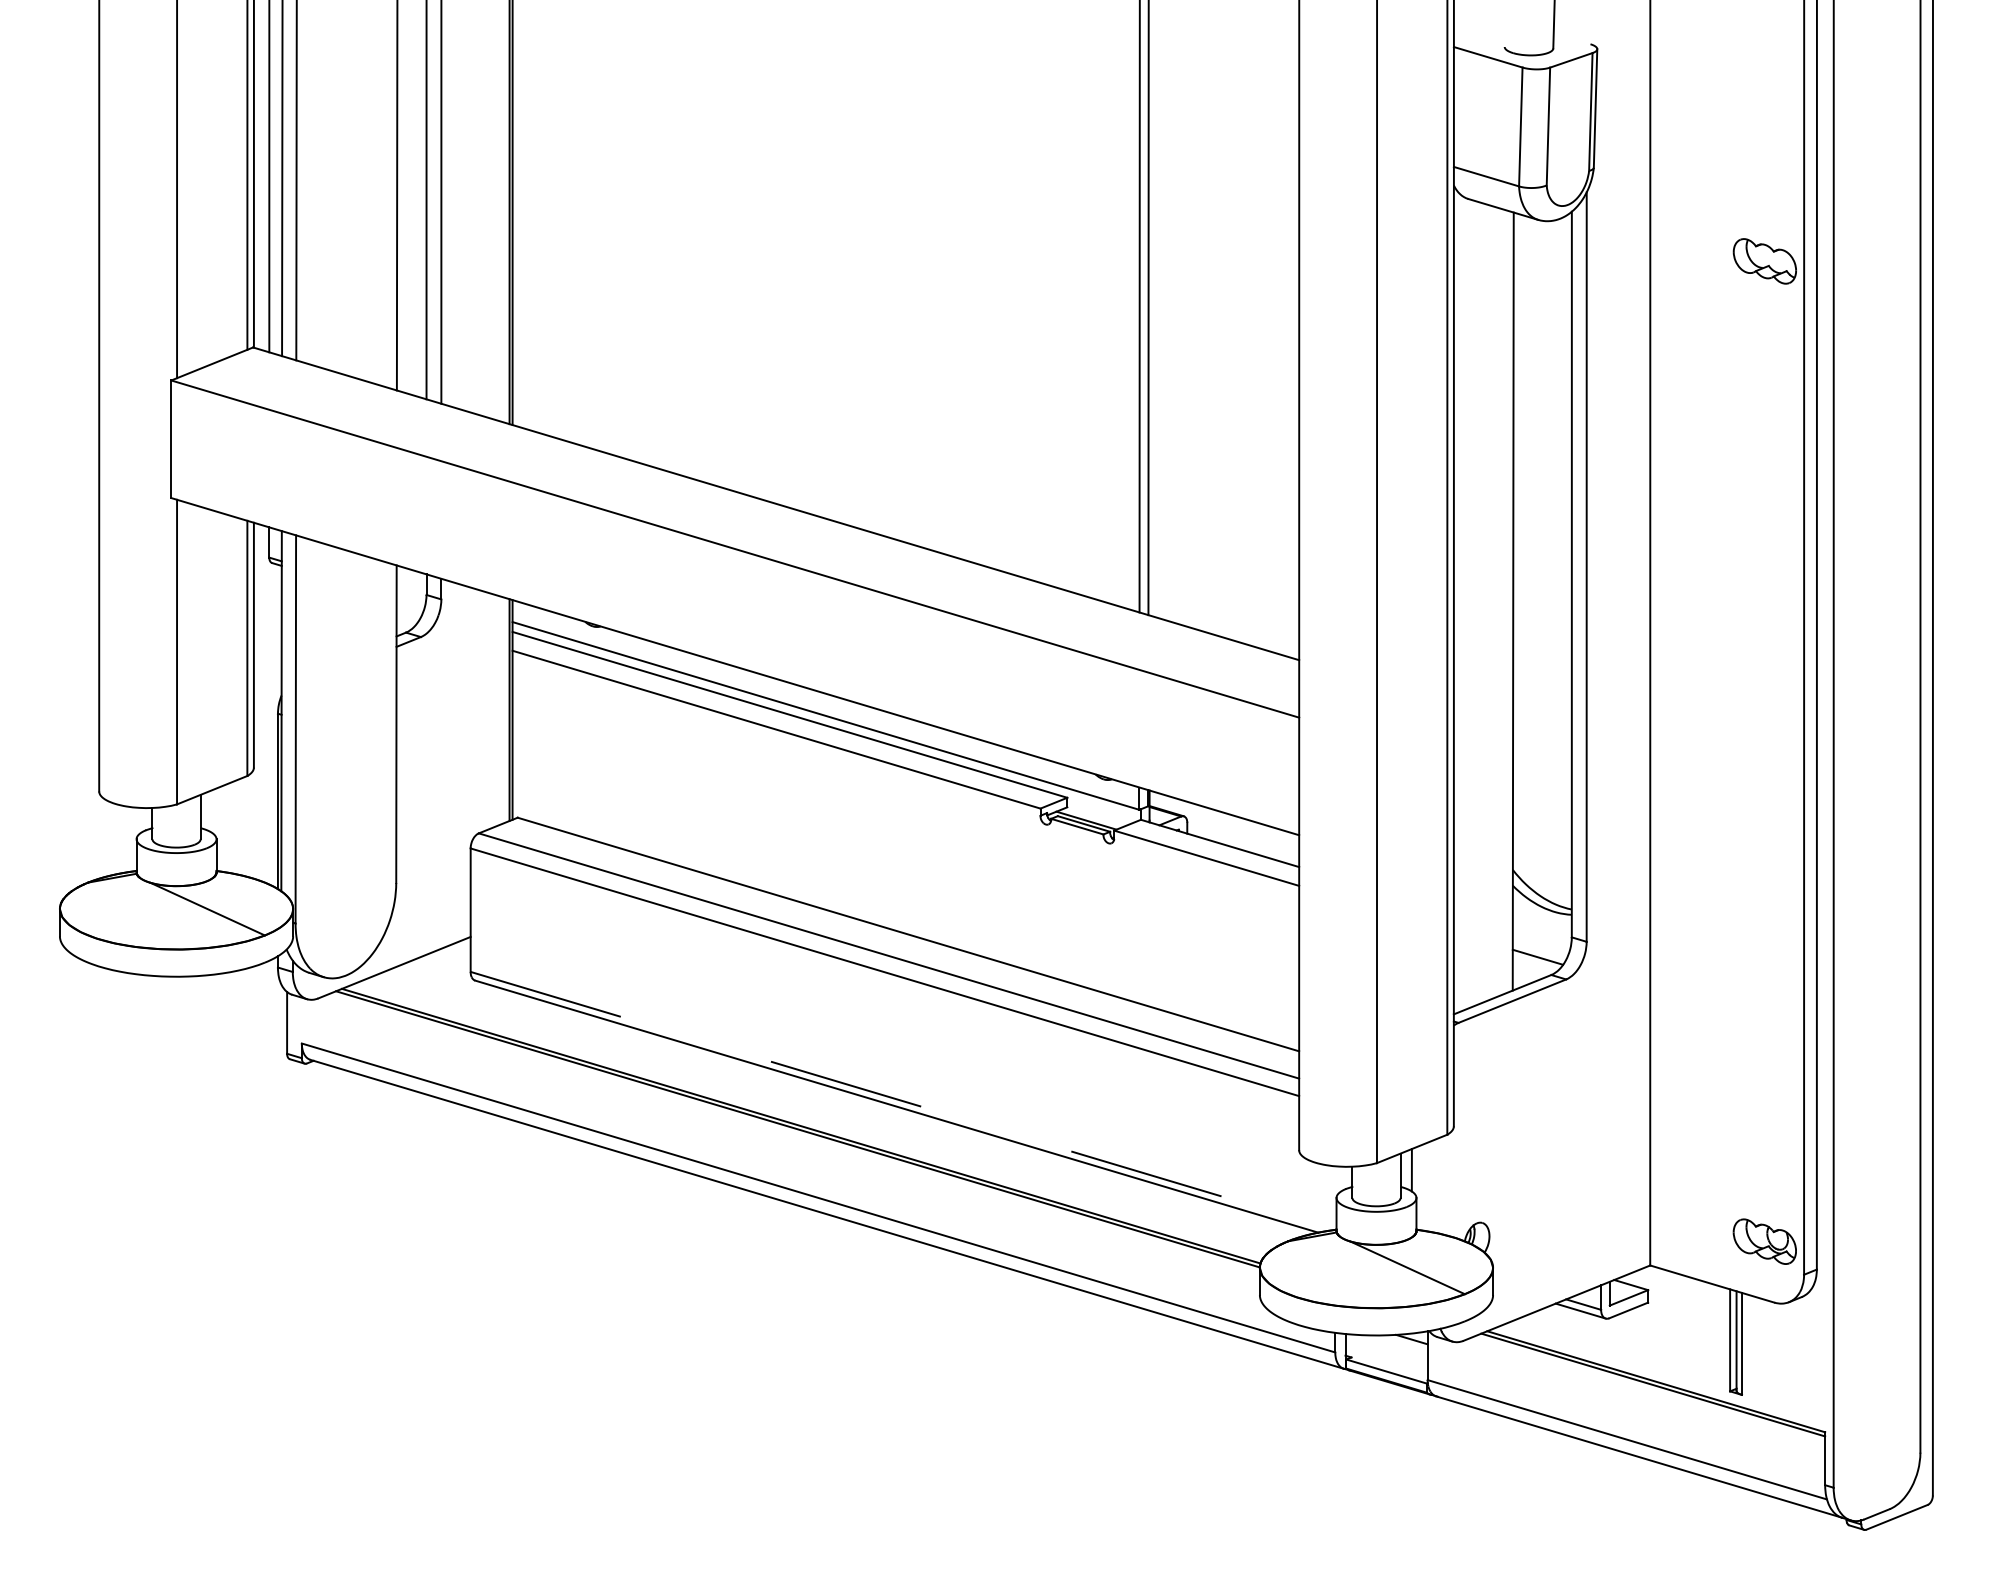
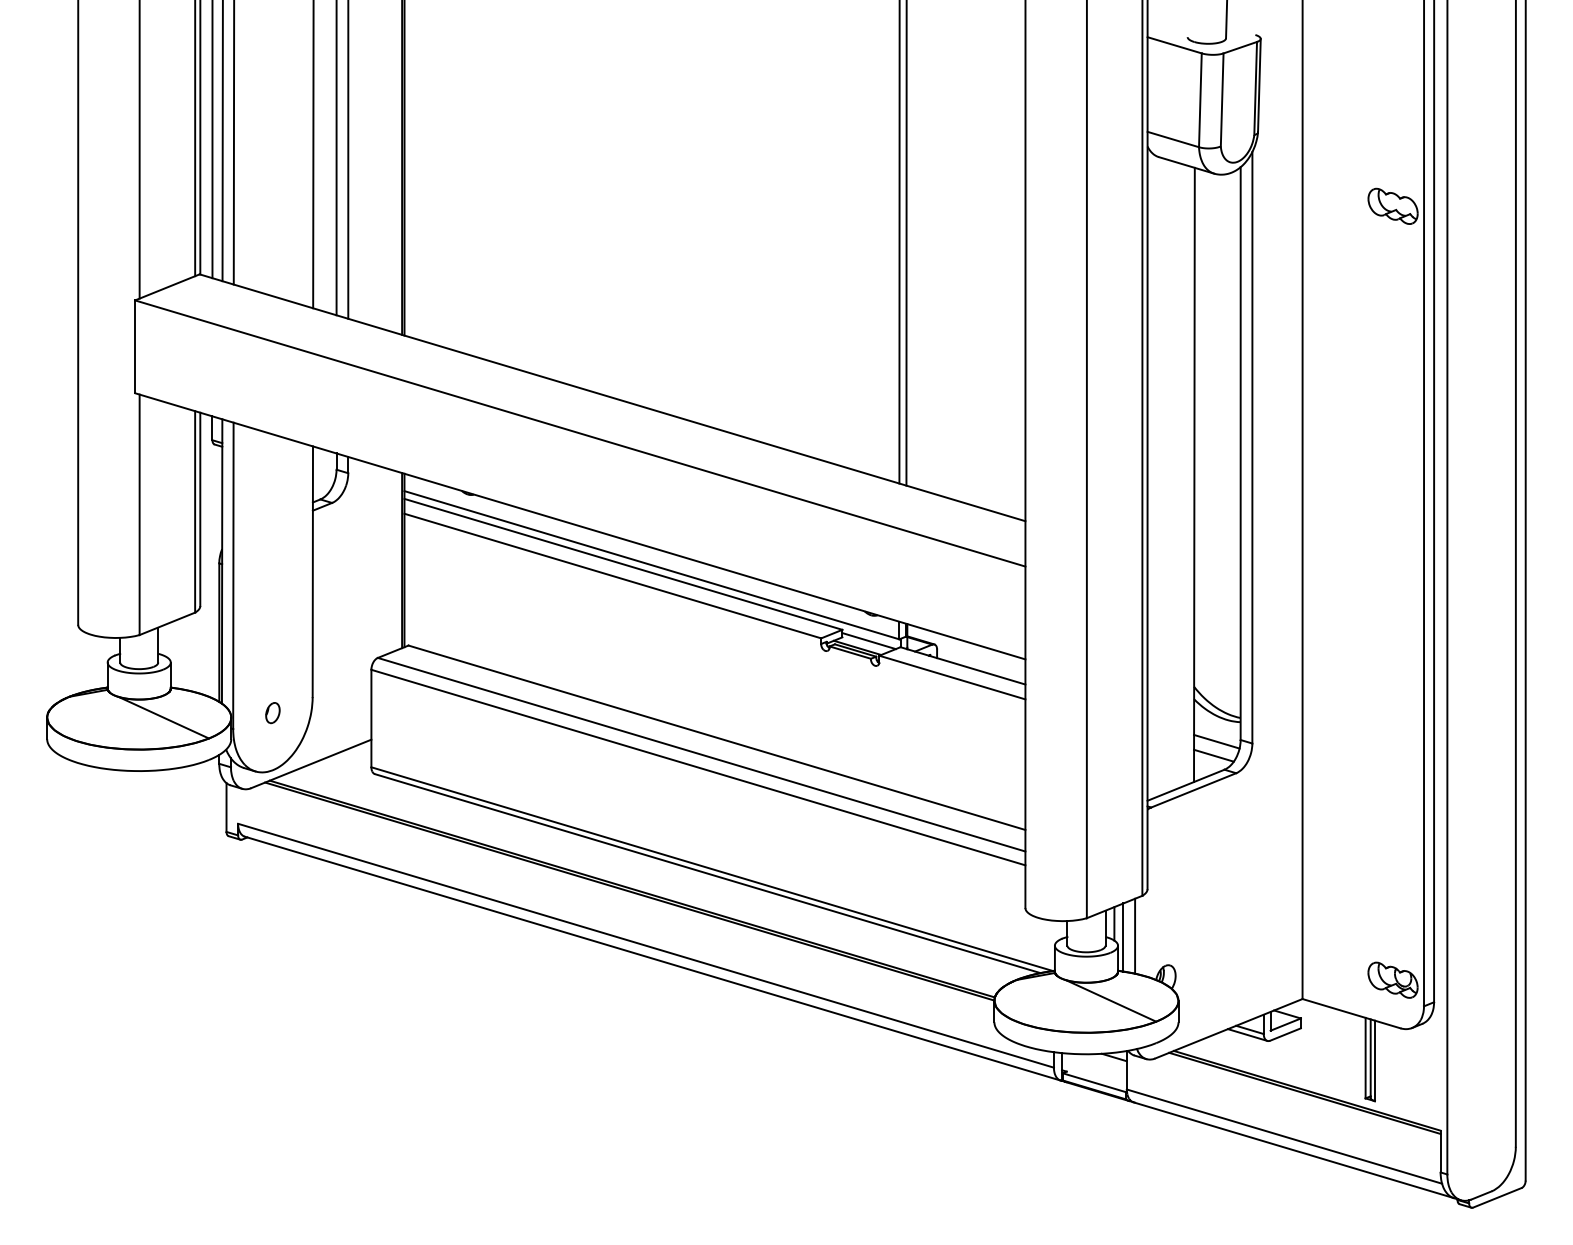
line: (1100, 812) -> (868, 641), added
part: (345, 903) -> (272, 713), added
line: (1541, 939) -> (1216, 741), added
line: (902, 1101) -> (712, 869), dashed -> solid
line: (1438, 1185) -> (1135, 935), added
line: (1423, 1187) -> (1123, 937), added

